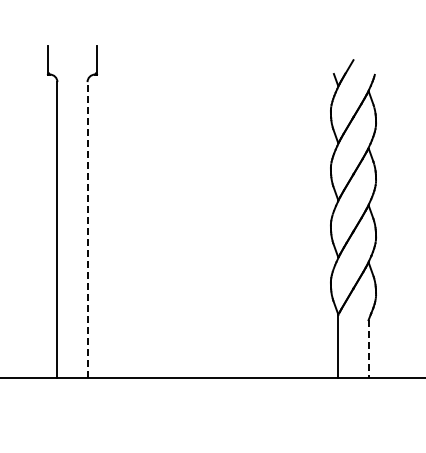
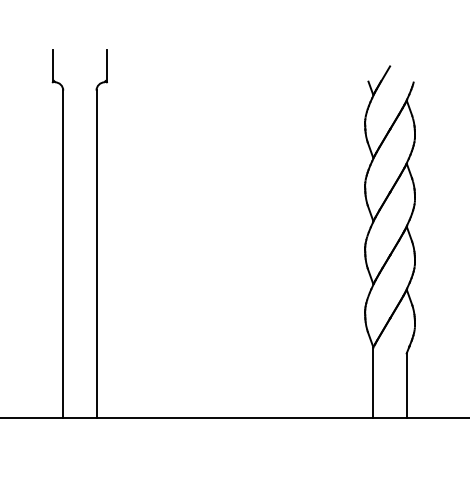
line: (87, 229) -> (96, 253), dashed -> solid
line: (368, 349) -> (406, 385), dashed -> solid

